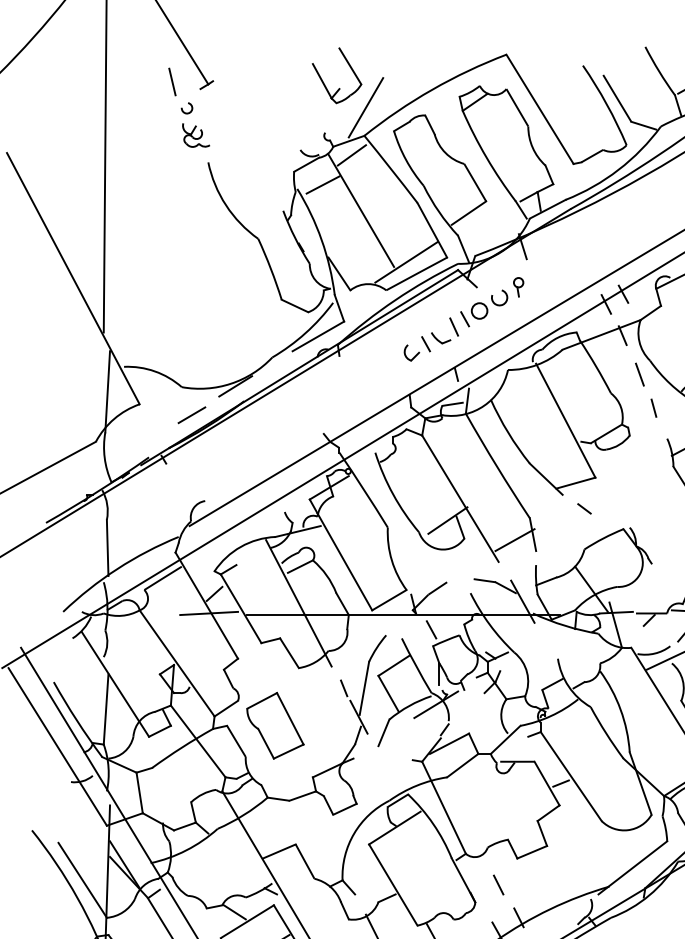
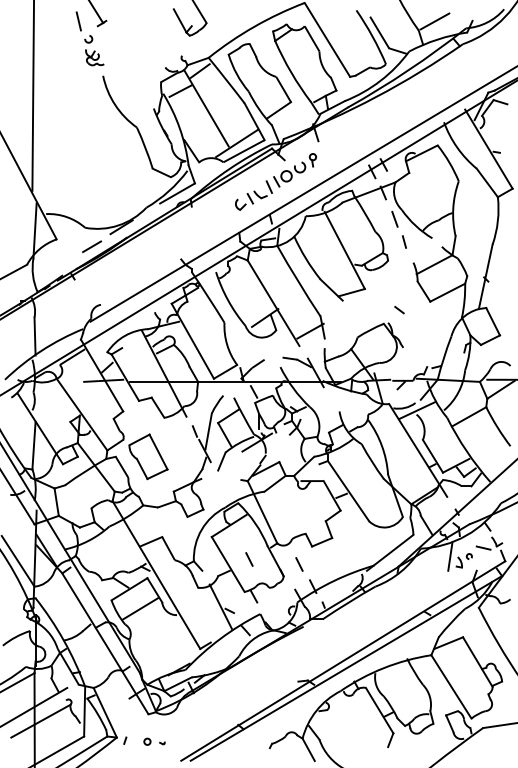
line: (365, 107) -> (209, 38), removed
line: (584, 507) -> (399, 309), moved
line: (424, 877) -> (249, 559), added

